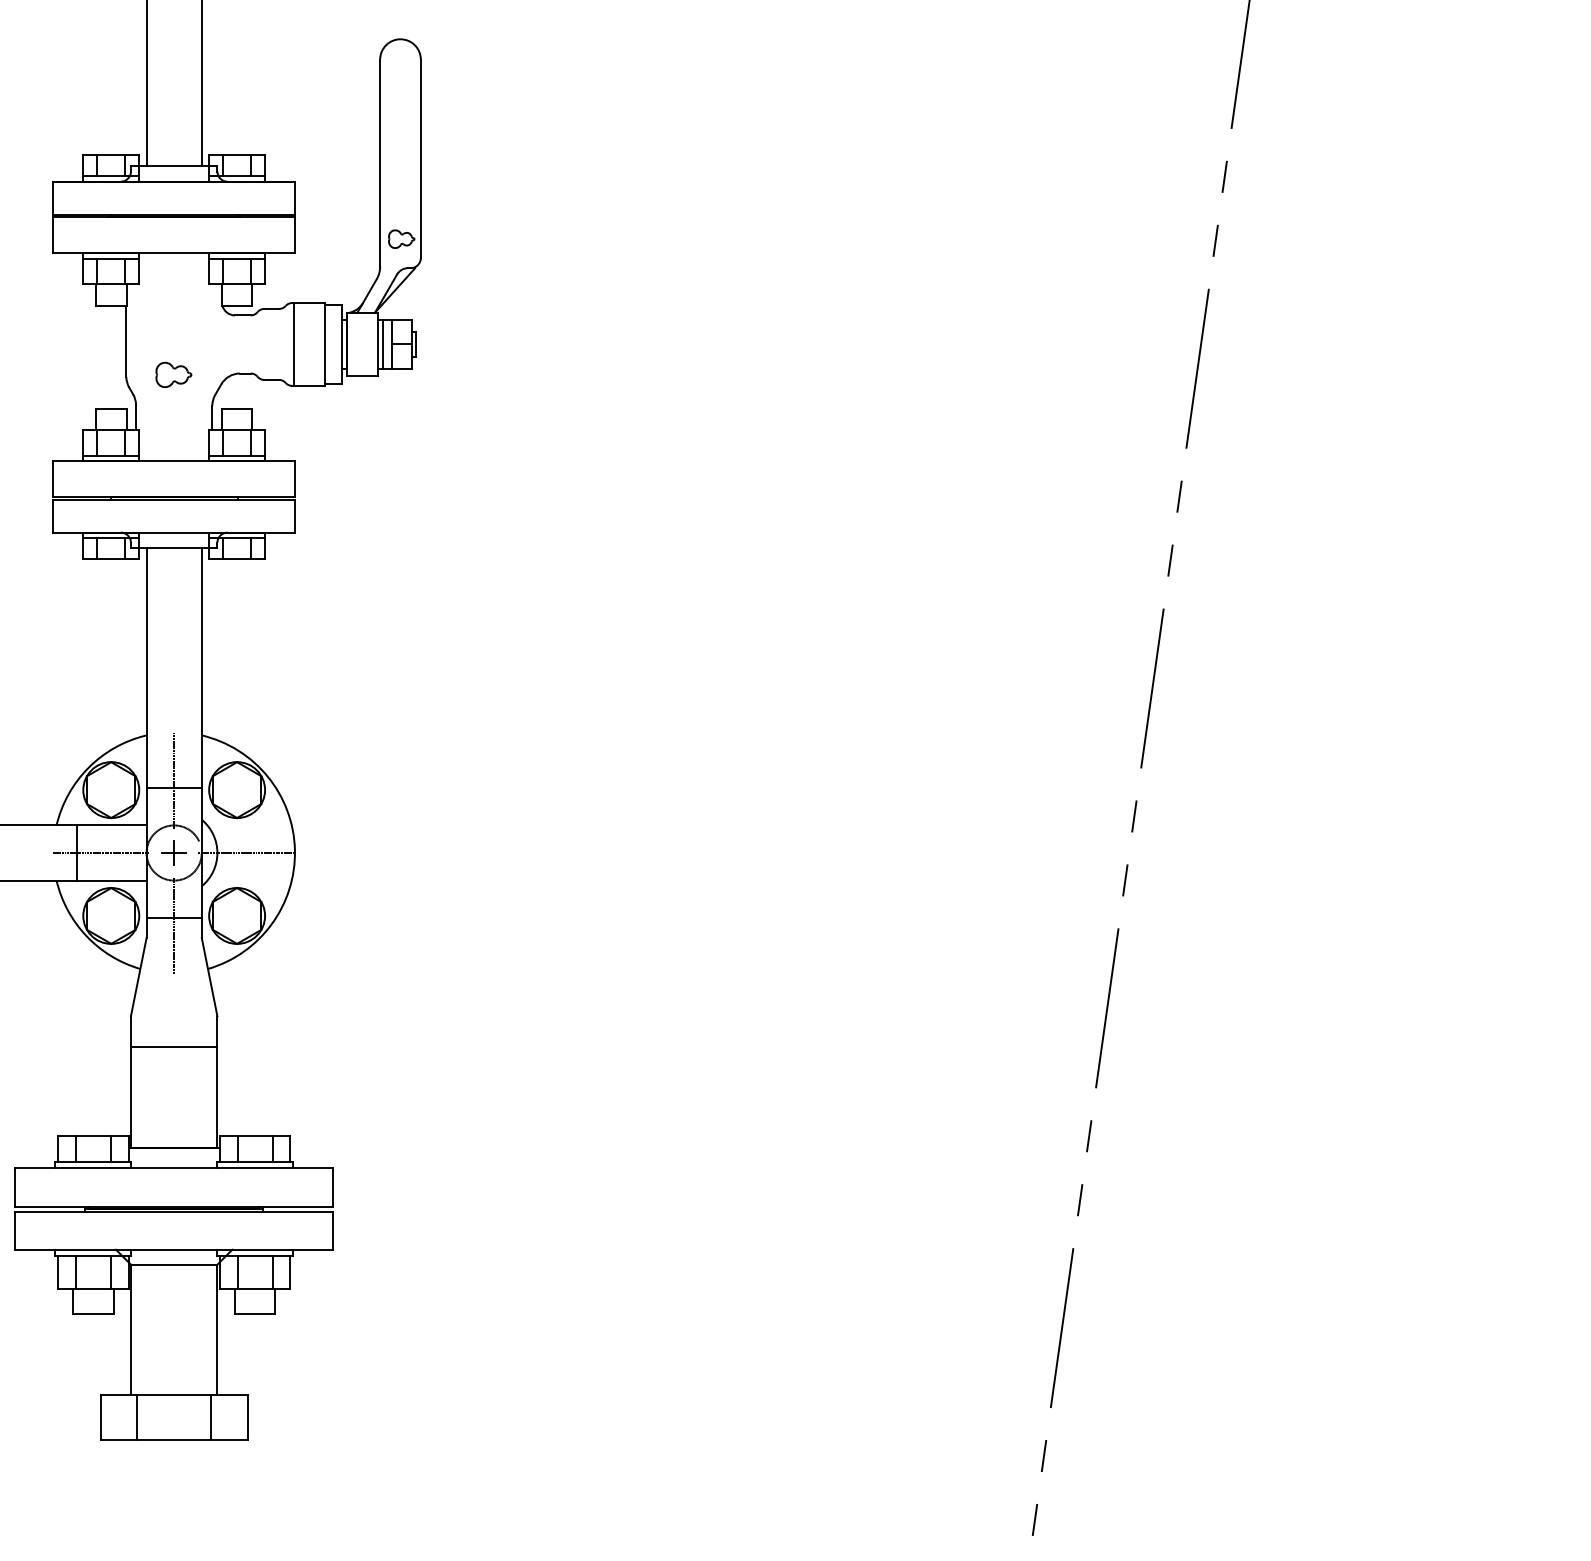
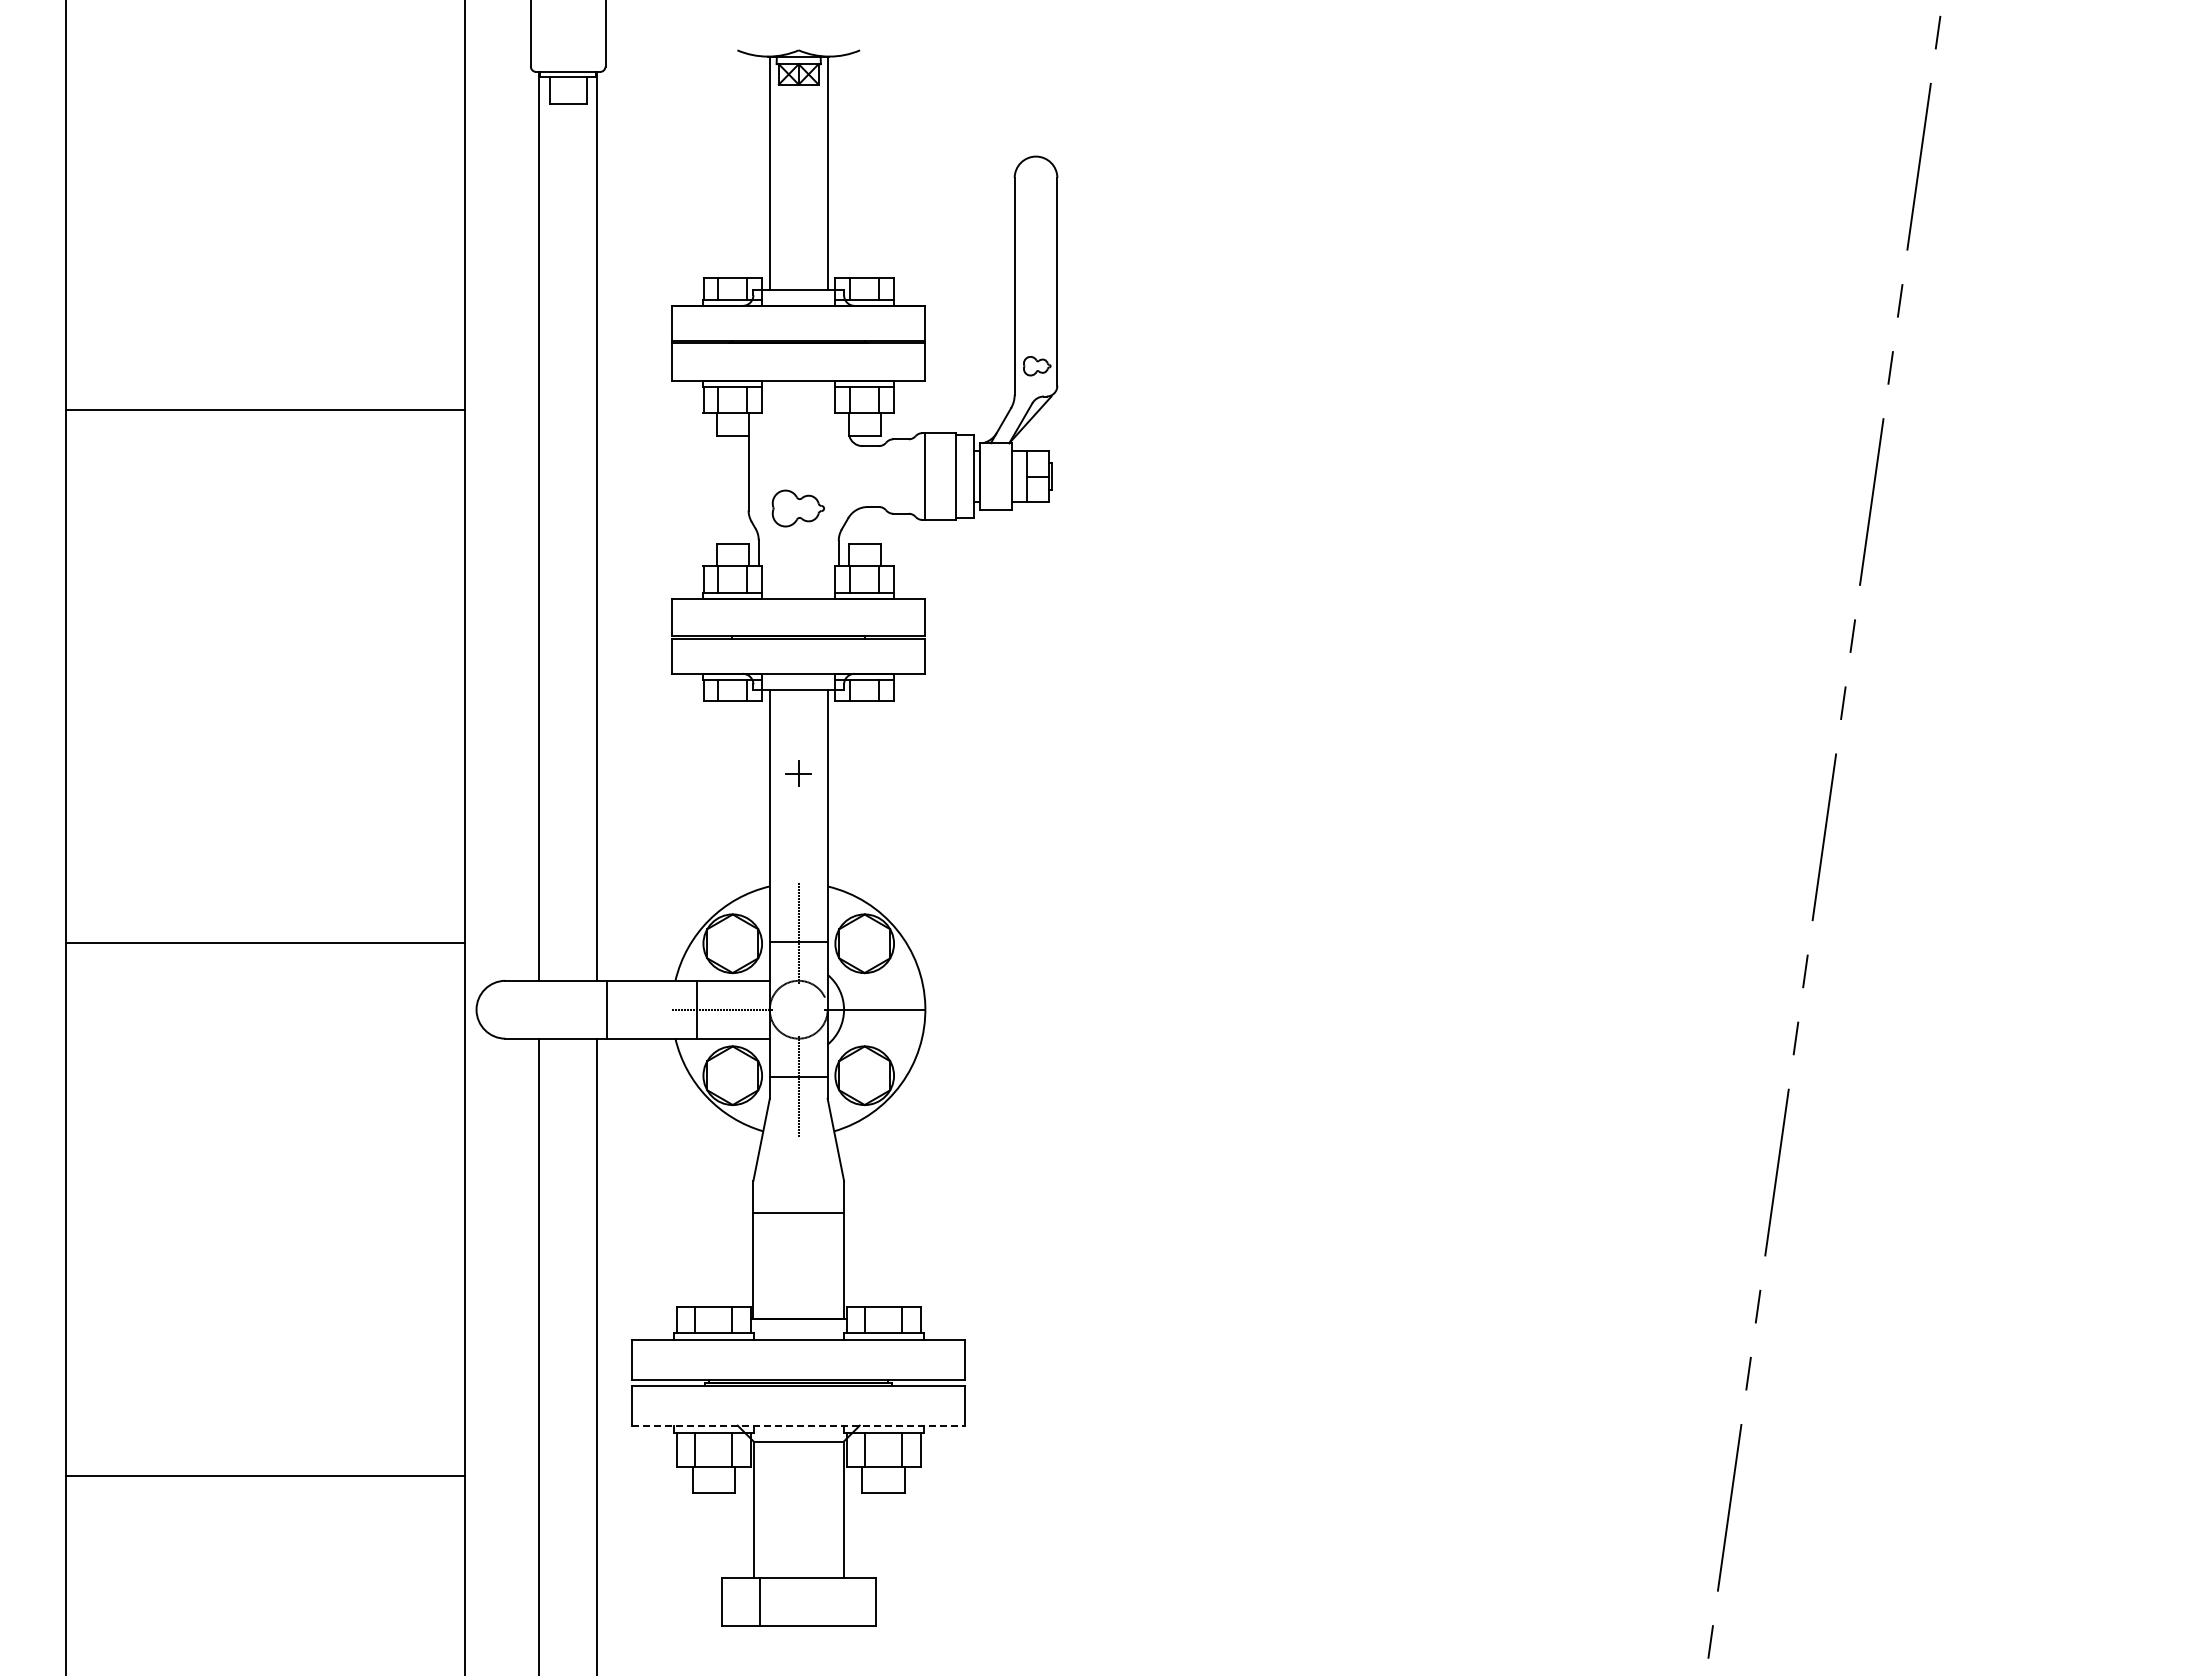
line: (382, 344) -> (1017, 476), removed
part: (173, 374) -> (798, 508), size x1.4
part: (173, 852) -> (798, 773), moved
line: (173, 1249) -> (798, 1425), solid -> dashed
line: (211, 1417) -> (837, 1601), removed

